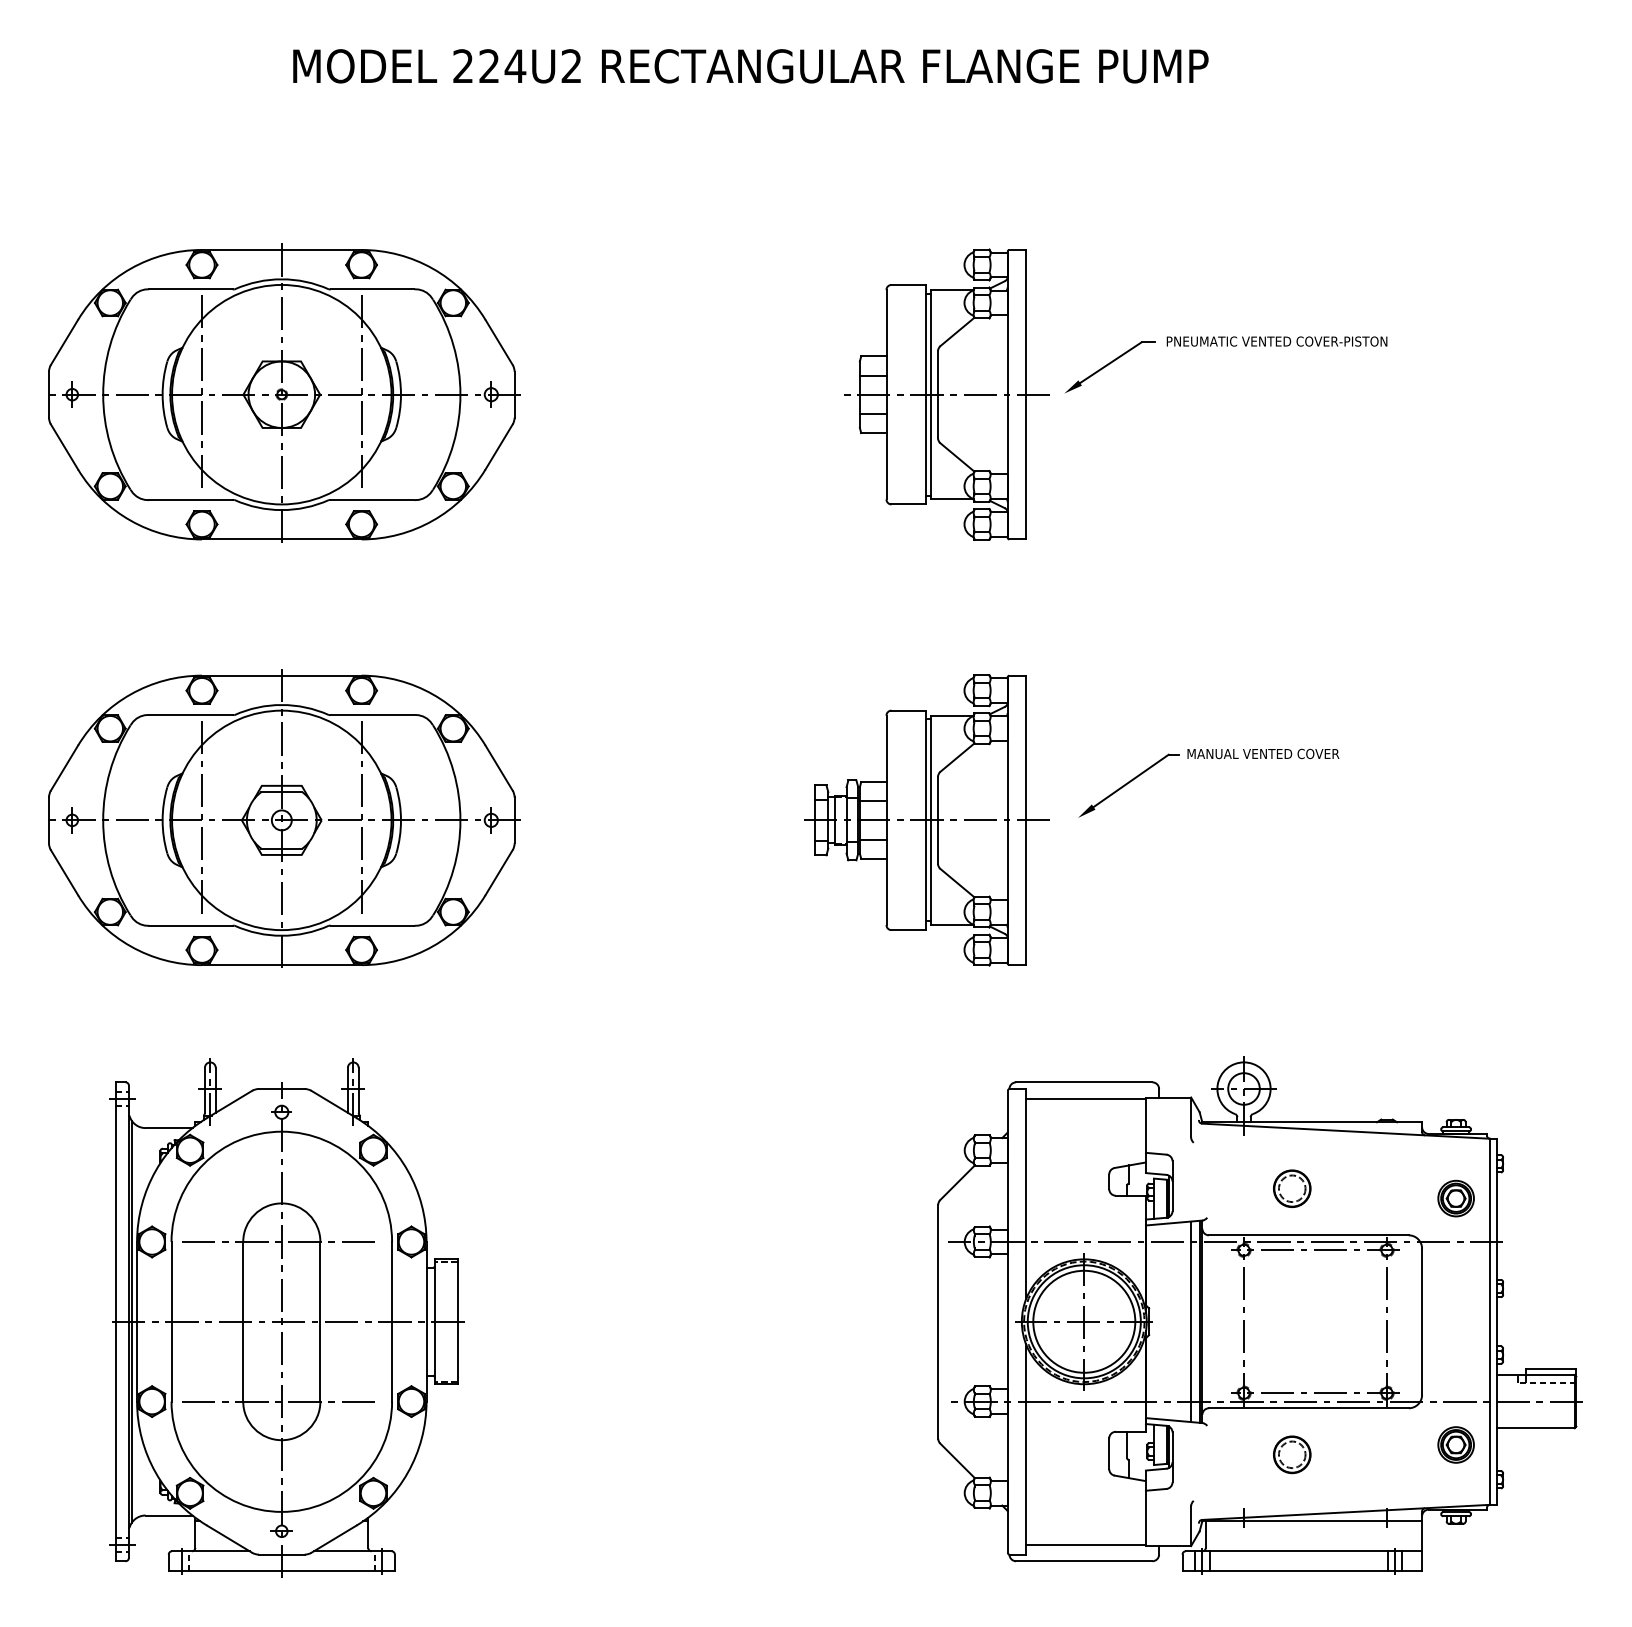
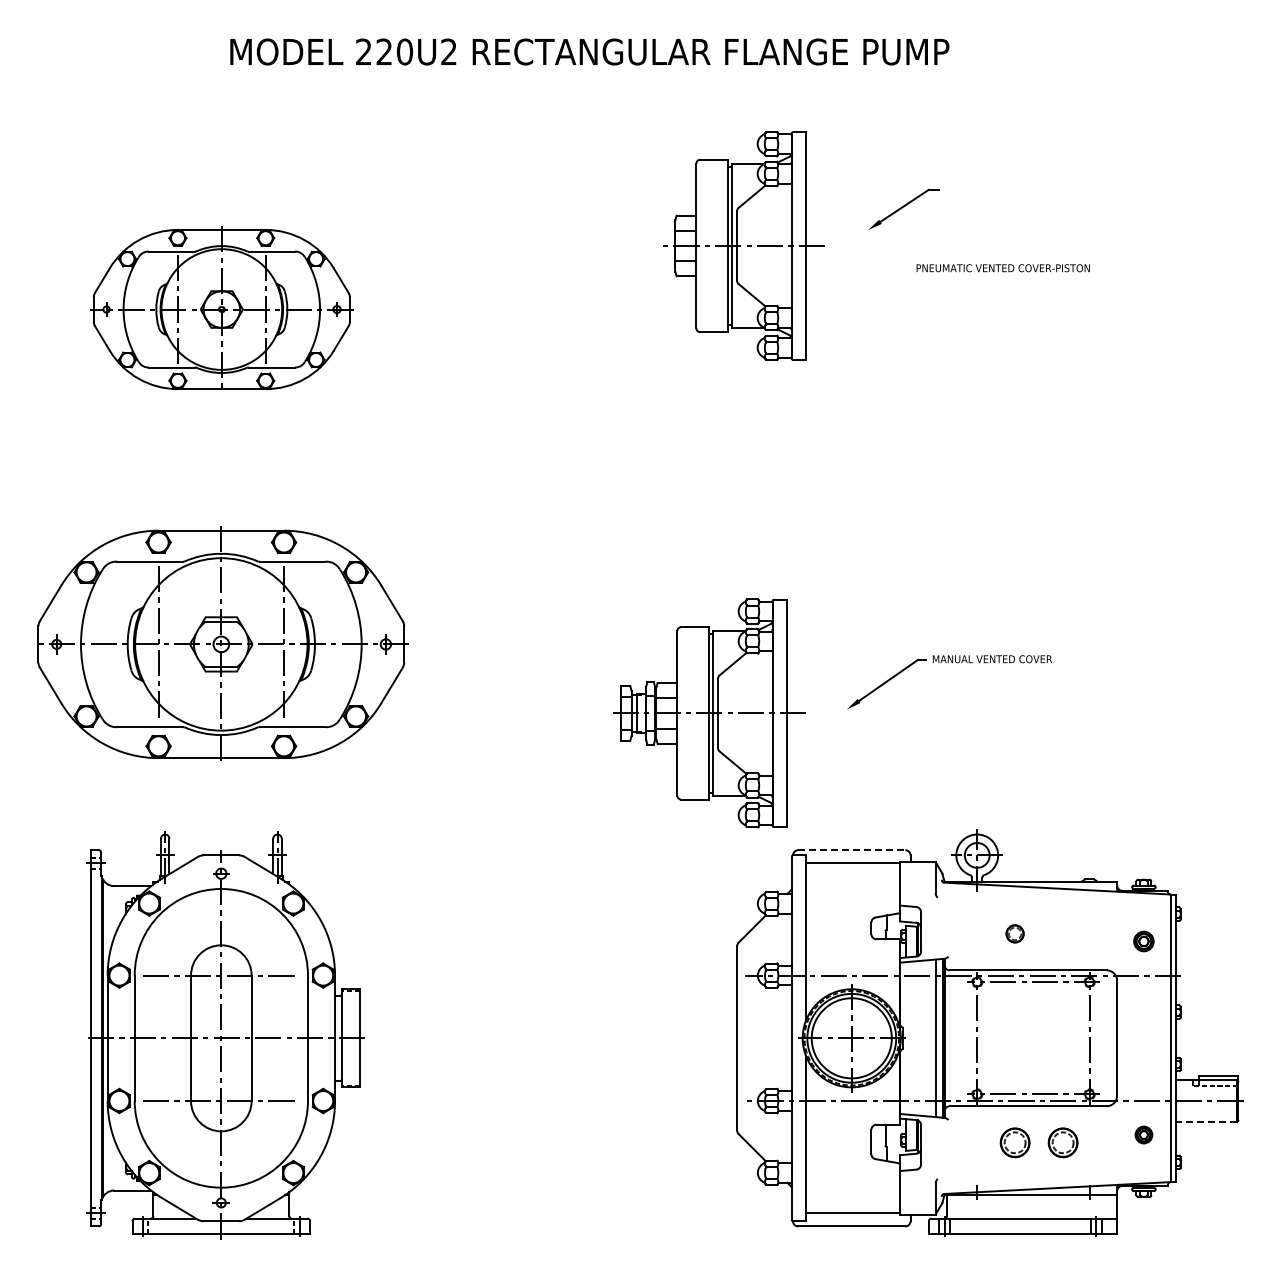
text: (514, 65) -> (404, 51), 224U2 -> 220U2
part: (1109, 366) -> (903, 208), moved
part: (283, 392) -> (222, 308), size x0.7
part: (946, 394) -> (743, 245), moved
part: (1212, 759) -> (952, 663), moved
part: (927, 820) -> (709, 713), moved
line: (1083, 1082) -> (851, 850), solid -> dashed
part: (1291, 1188) -> (1014, 933), size x0.6
part: (1455, 1198) -> (1143, 941), size x0.7
line: (1535, 1427) -> (1206, 1121), solid -> dashed
part: (1455, 1444) -> (1143, 1134), size x0.6
part: (1352, 1454) -> (1062, 1142), added

